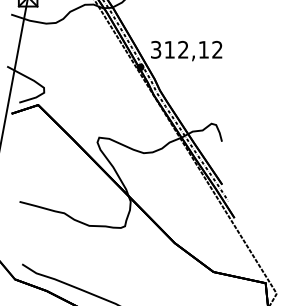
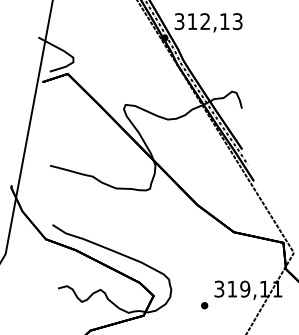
text: (217, 49) -> (237, 21), 312,12 -> 312,13

